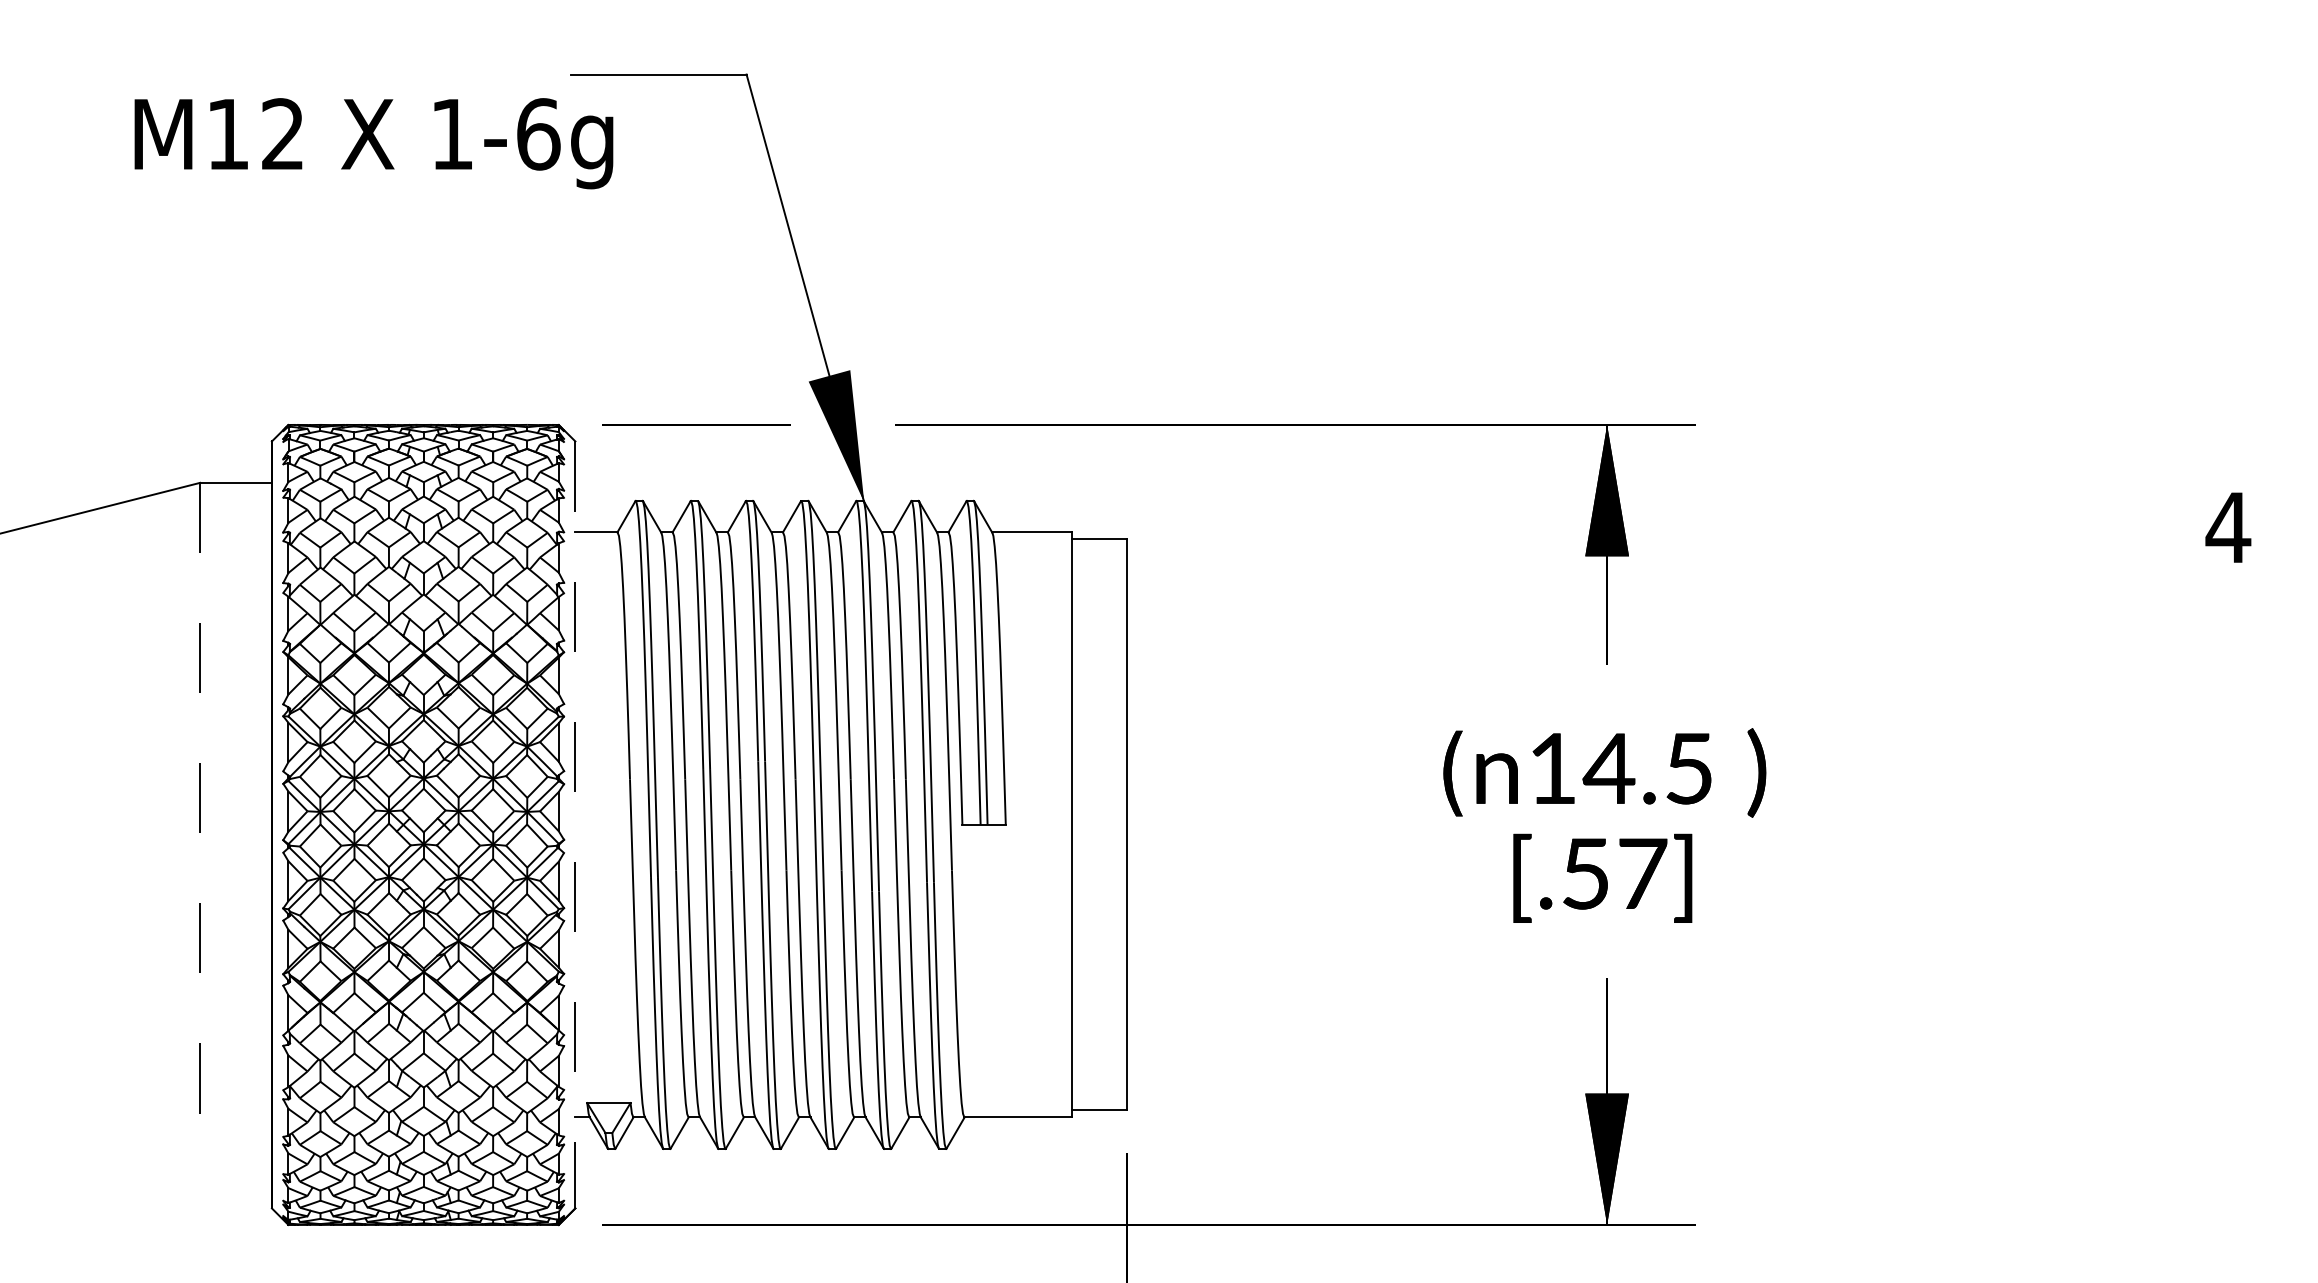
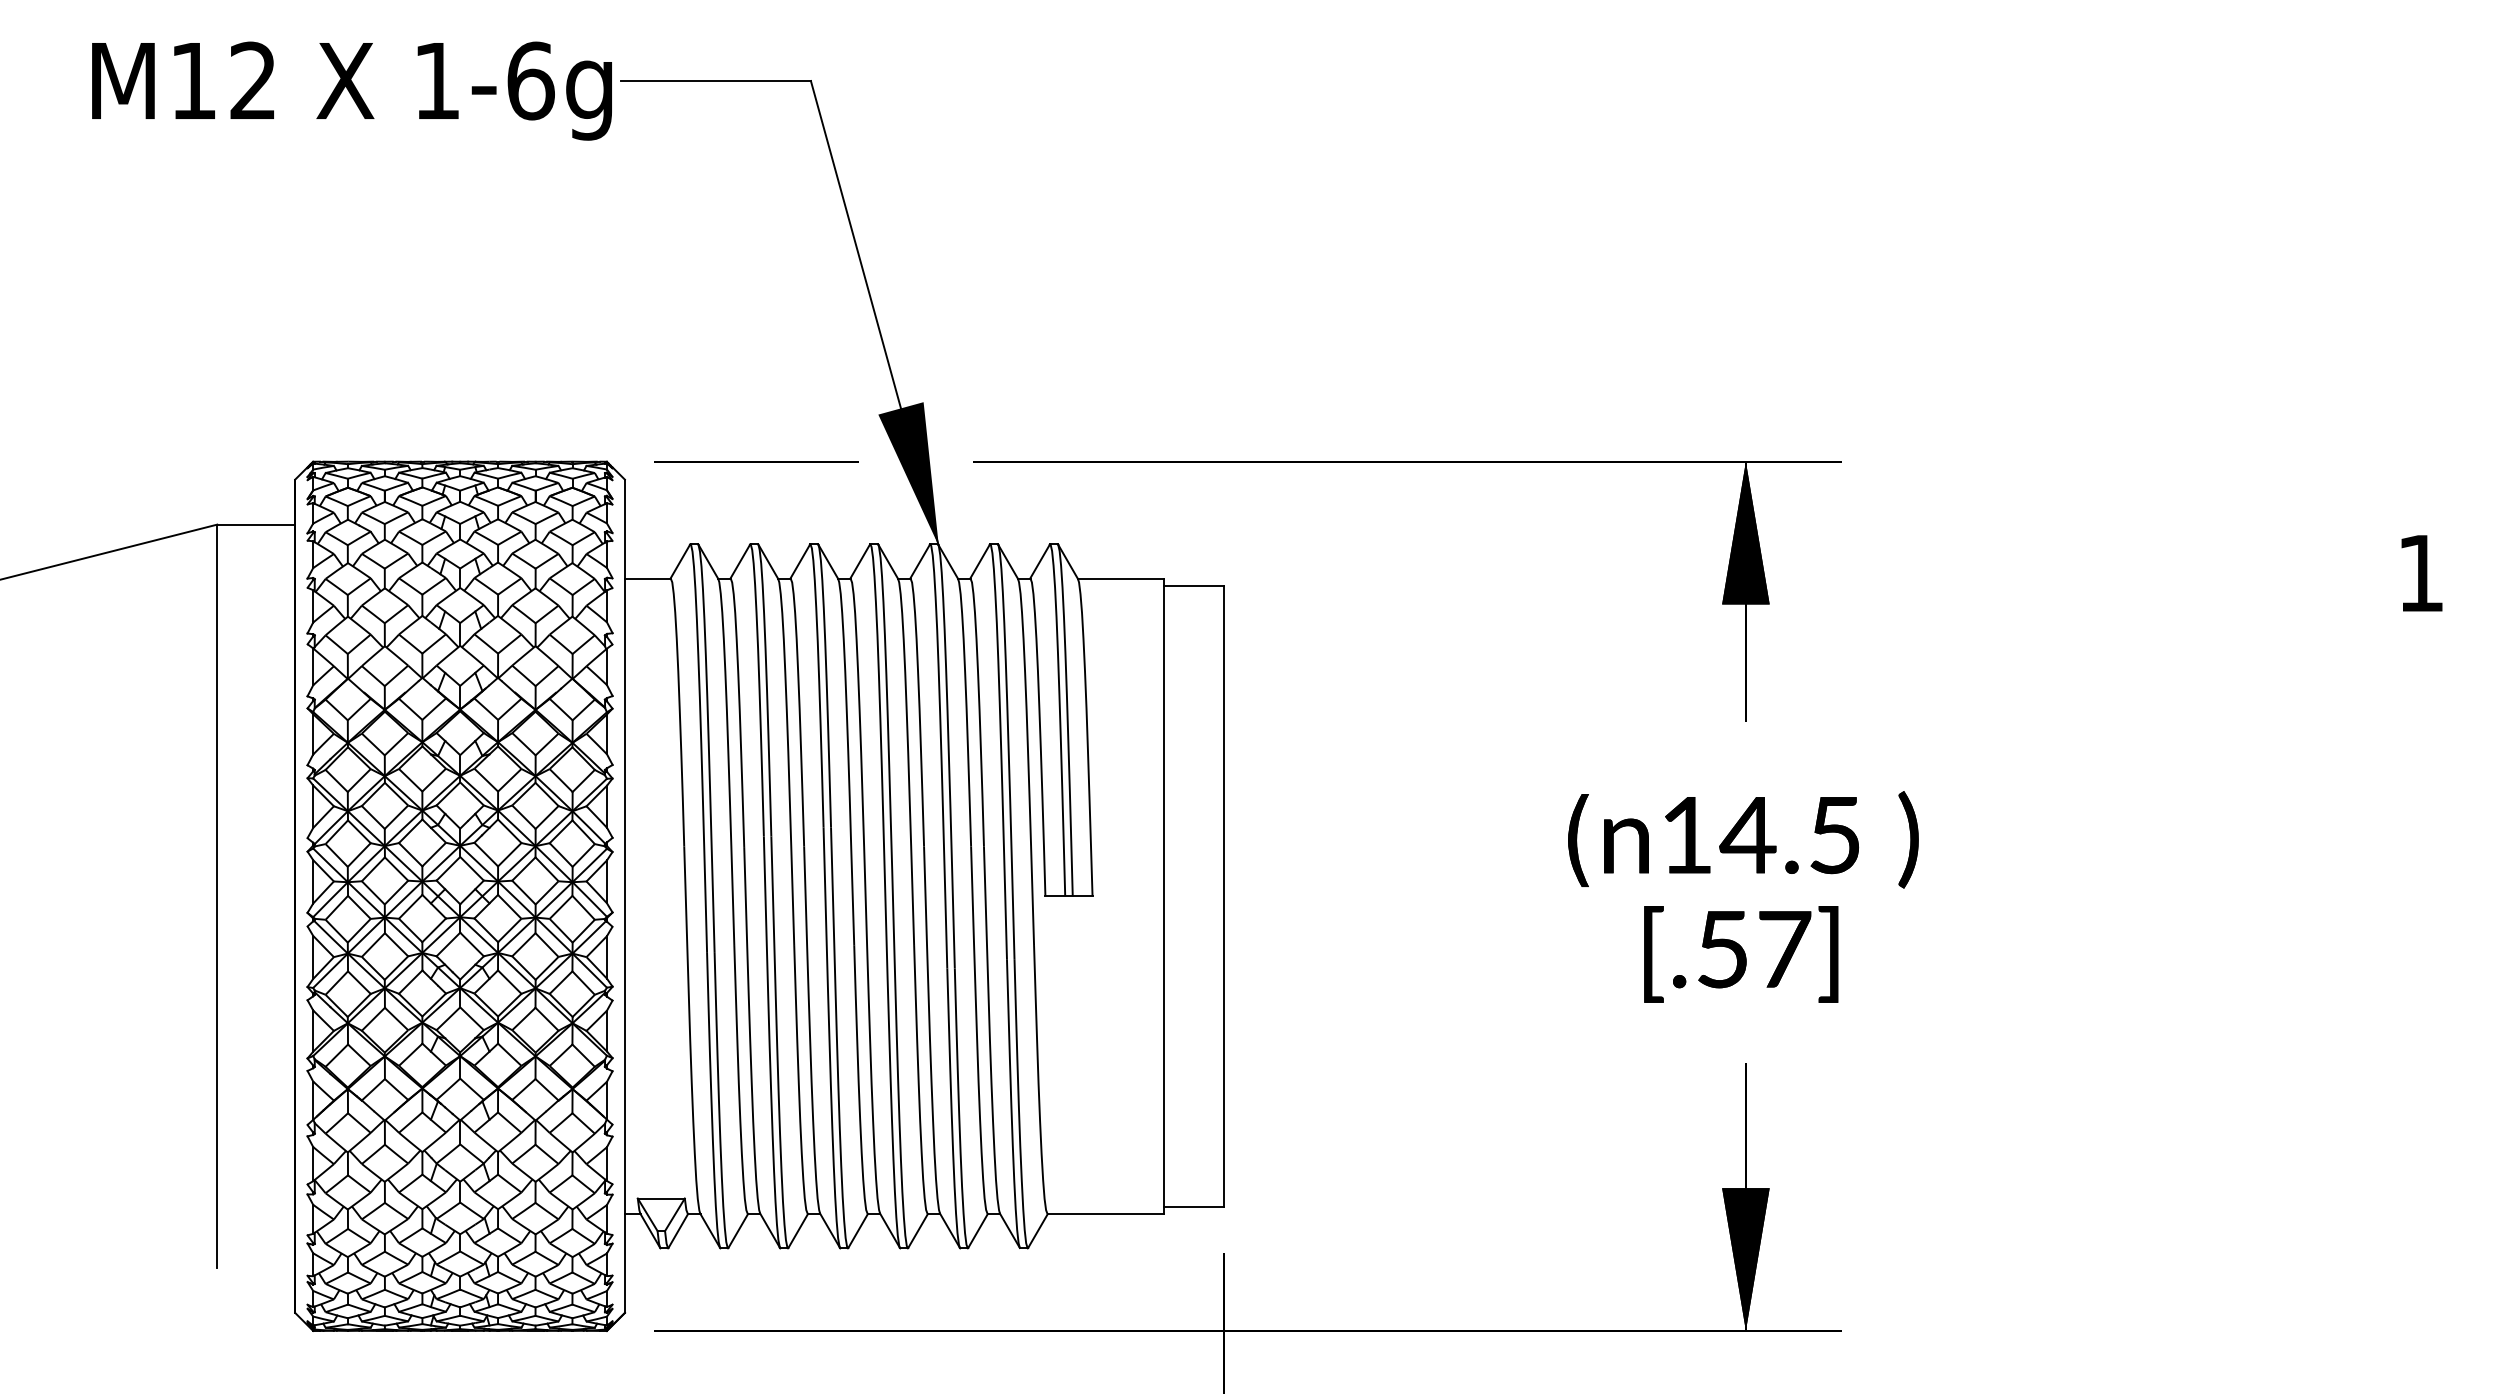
text: (373, 143) -> (351, 90), moved
text: (2228, 527) -> (2420, 573), 4 -> 1
line: (200, 825) -> (217, 896), dashed -> solid
line: (575, 825) -> (624, 896), dashed -> solid

